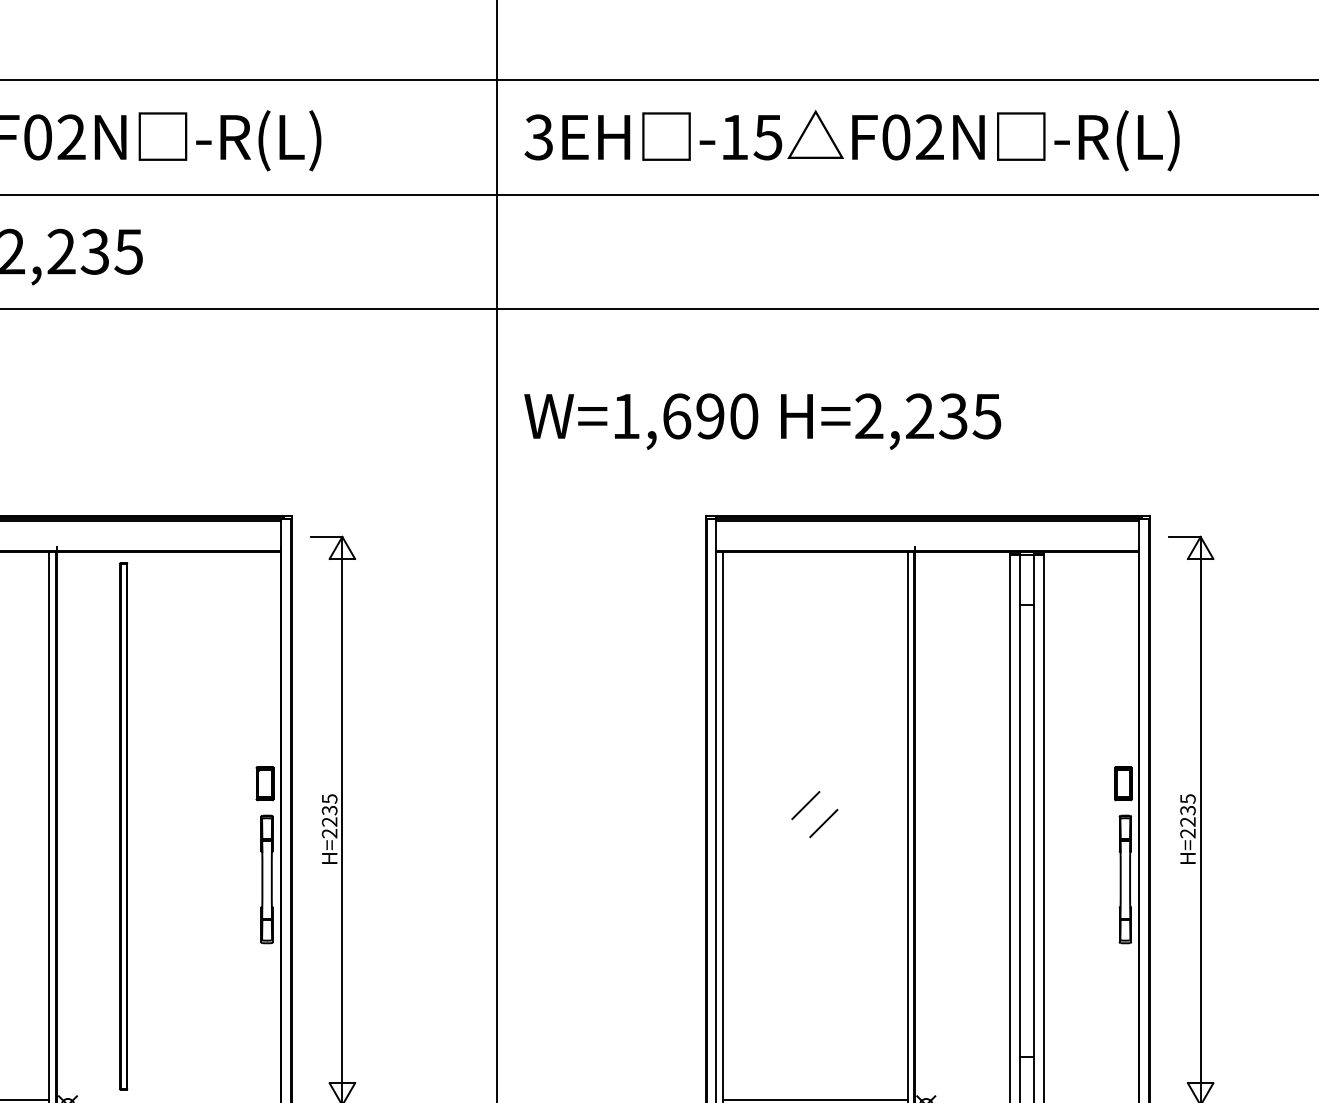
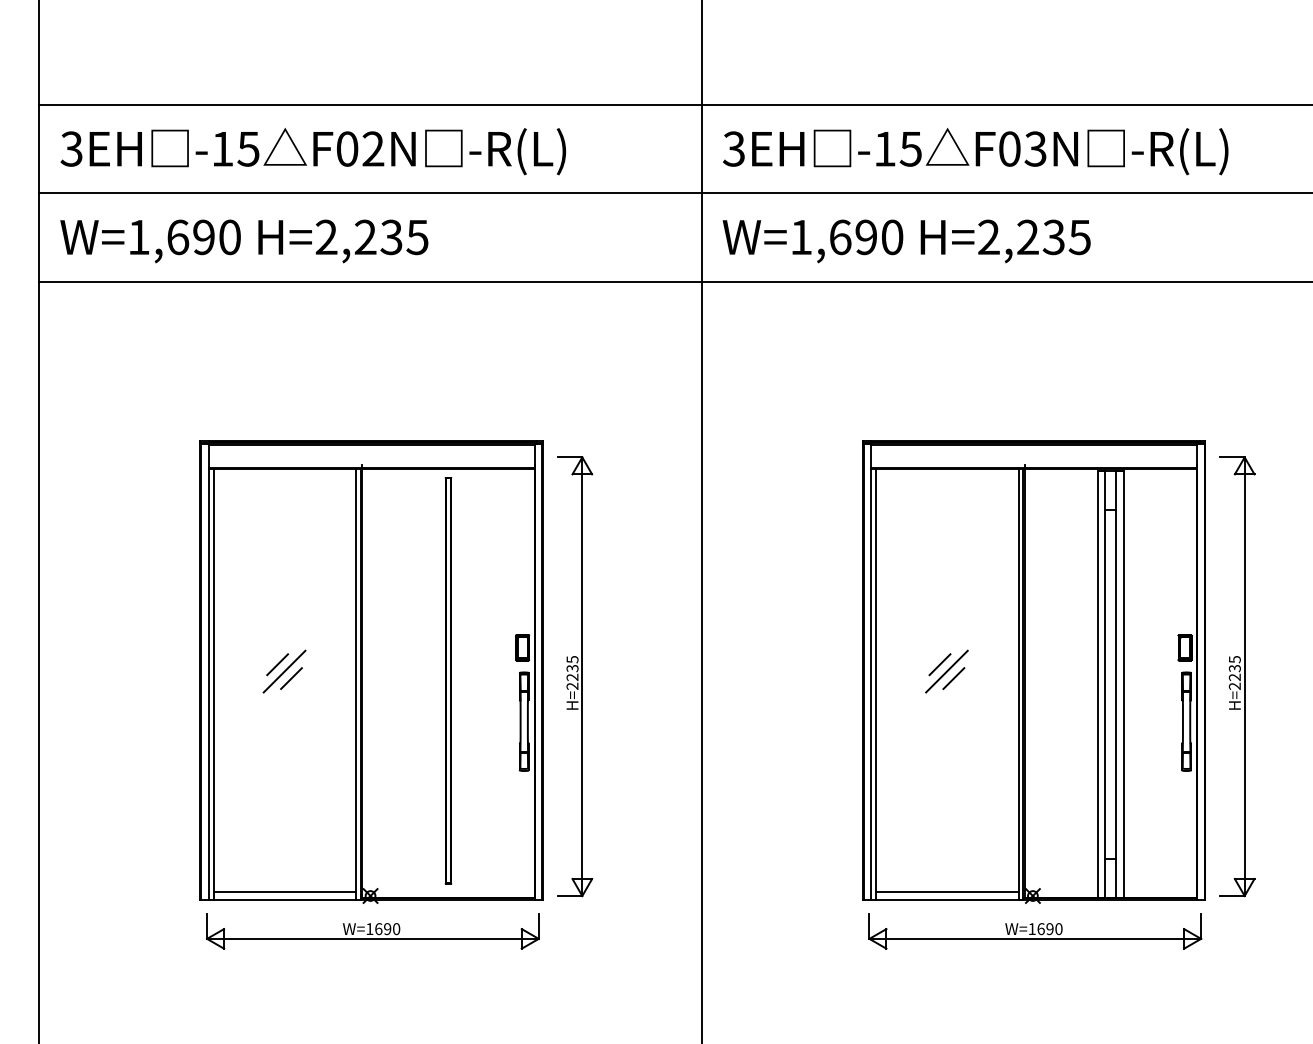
text: (929, 136) -> (1035, 148), F02N -> F03N
text: (762, 421) -> (906, 241), moved
line: (814, 814) -> (946, 671), added
part: (123, 826) -> (448, 680), moved

